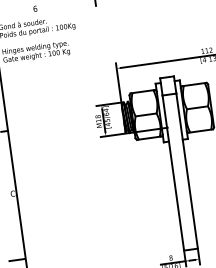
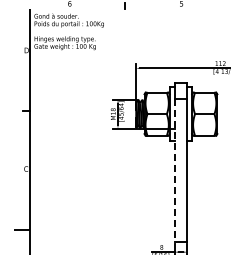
line: (173, 173) -> (174, 170), solid -> dashed

